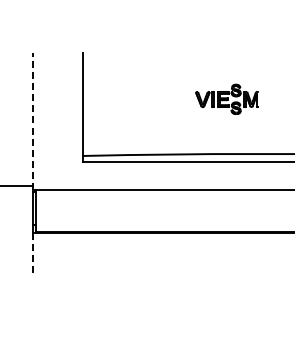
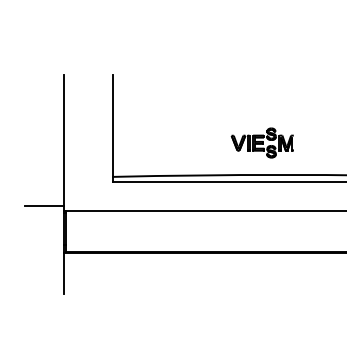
part: (226, 98) -> (261, 142), moved
line: (33, 122) -> (64, 143), dashed -> solid
line: (33, 253) -> (64, 273), dashed -> solid

